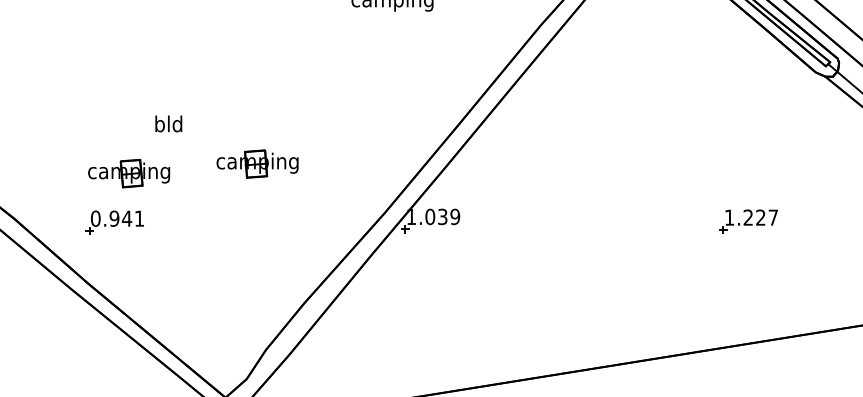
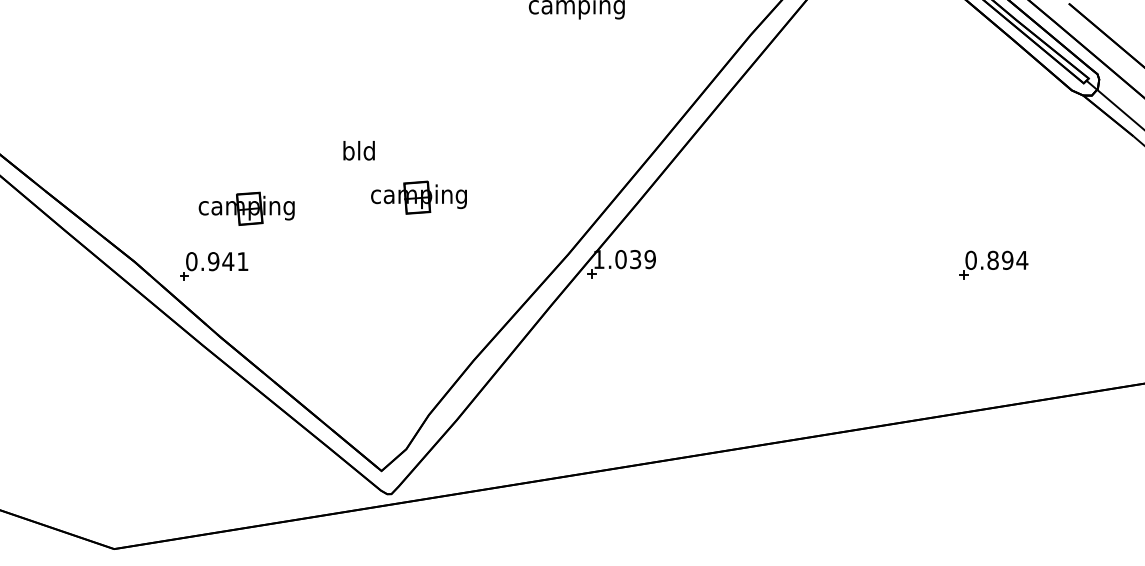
text: (168, 123) -> (358, 150), moved
part: (128, 173) -> (246, 208), moved
text: (751, 216) -> (996, 259), 1.227 -> 0.894
part: (115, 222) -> (214, 266), moved

